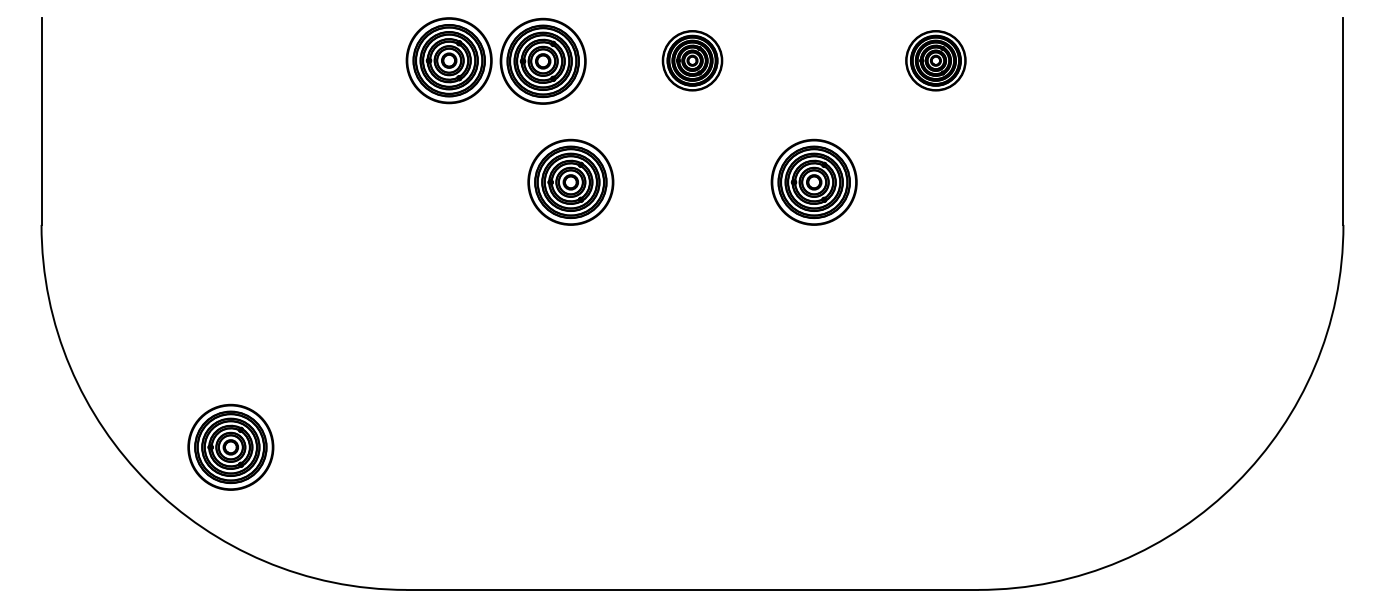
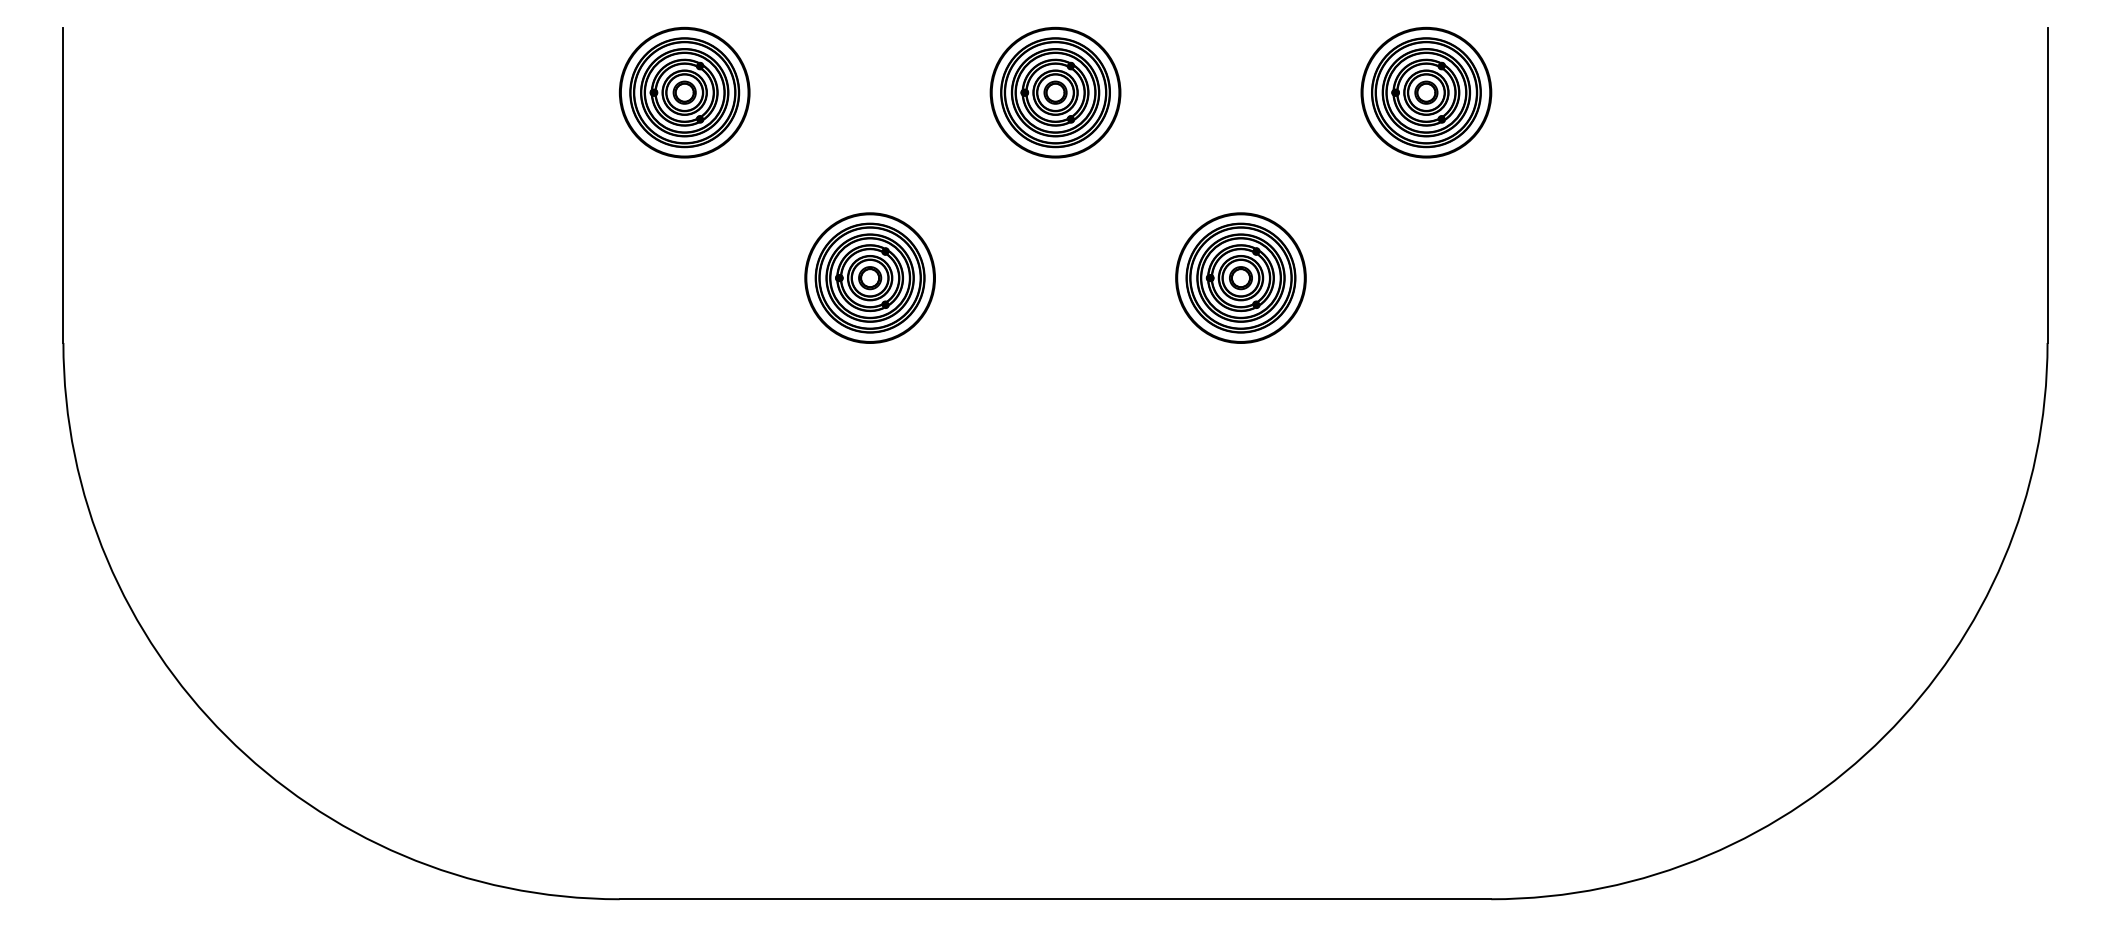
part: (542, 60) -> (826, 92), removed
part: (692, 60) -> (1055, 92), size x1.43
part: (935, 60) -> (1425, 92), size x1.43
part: (230, 446) -> (351, 680), removed

